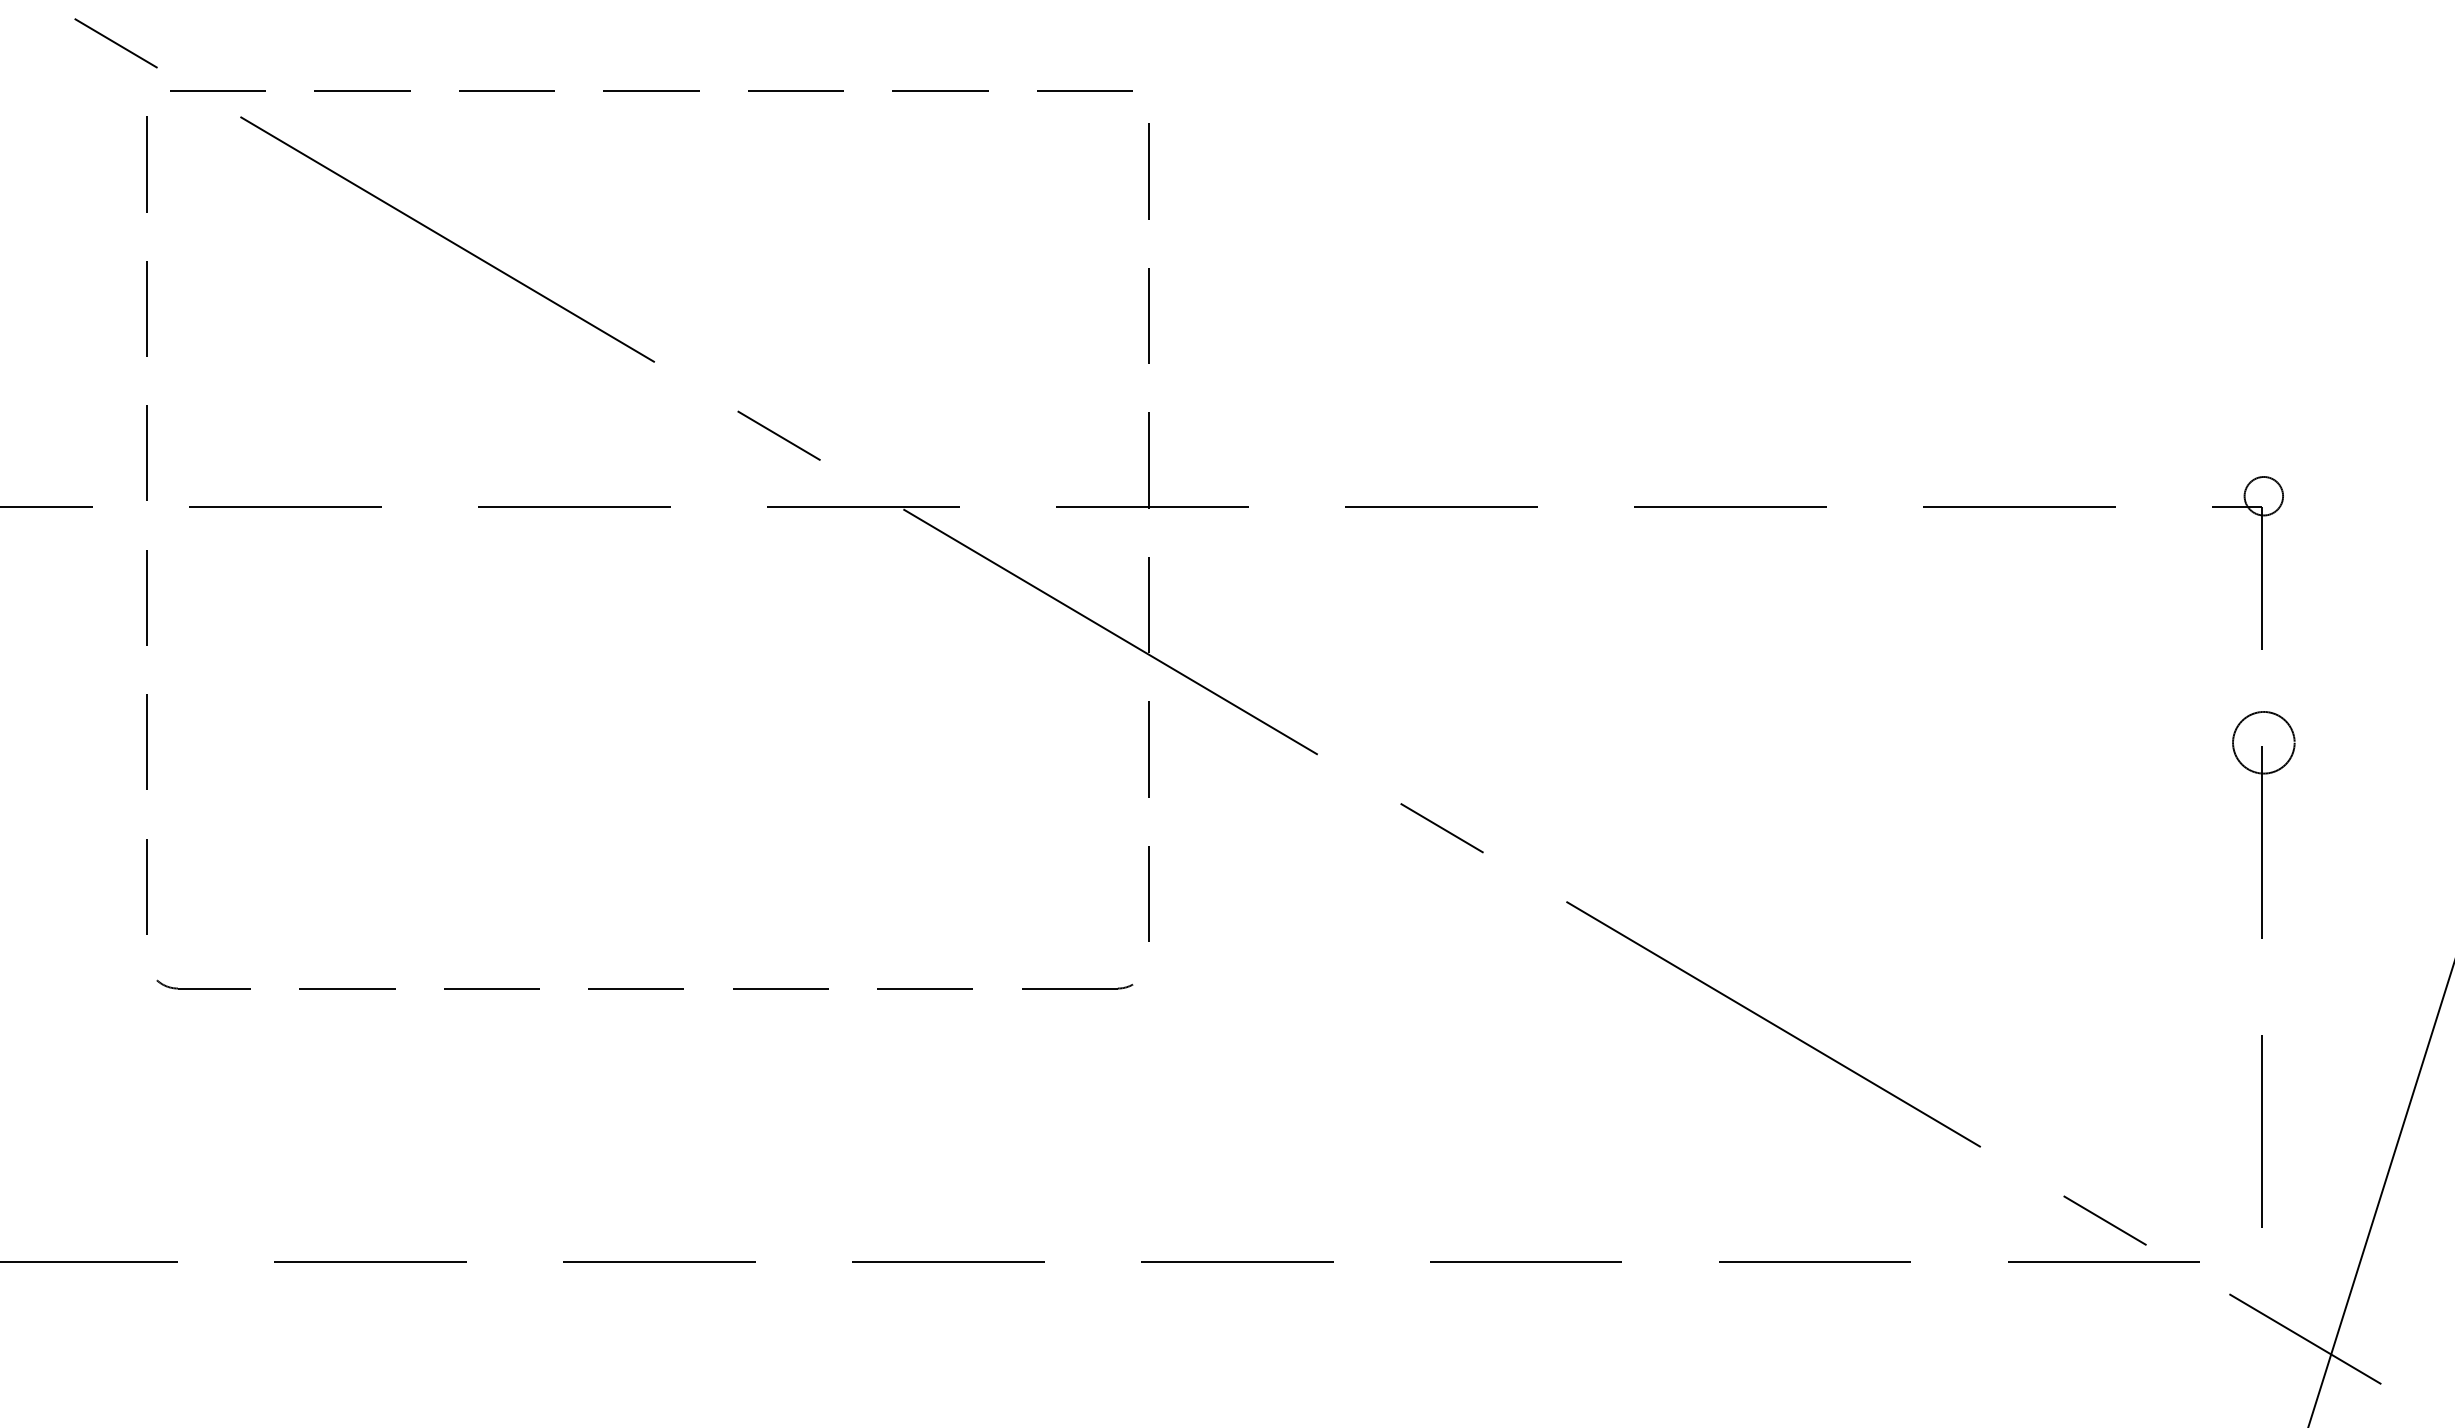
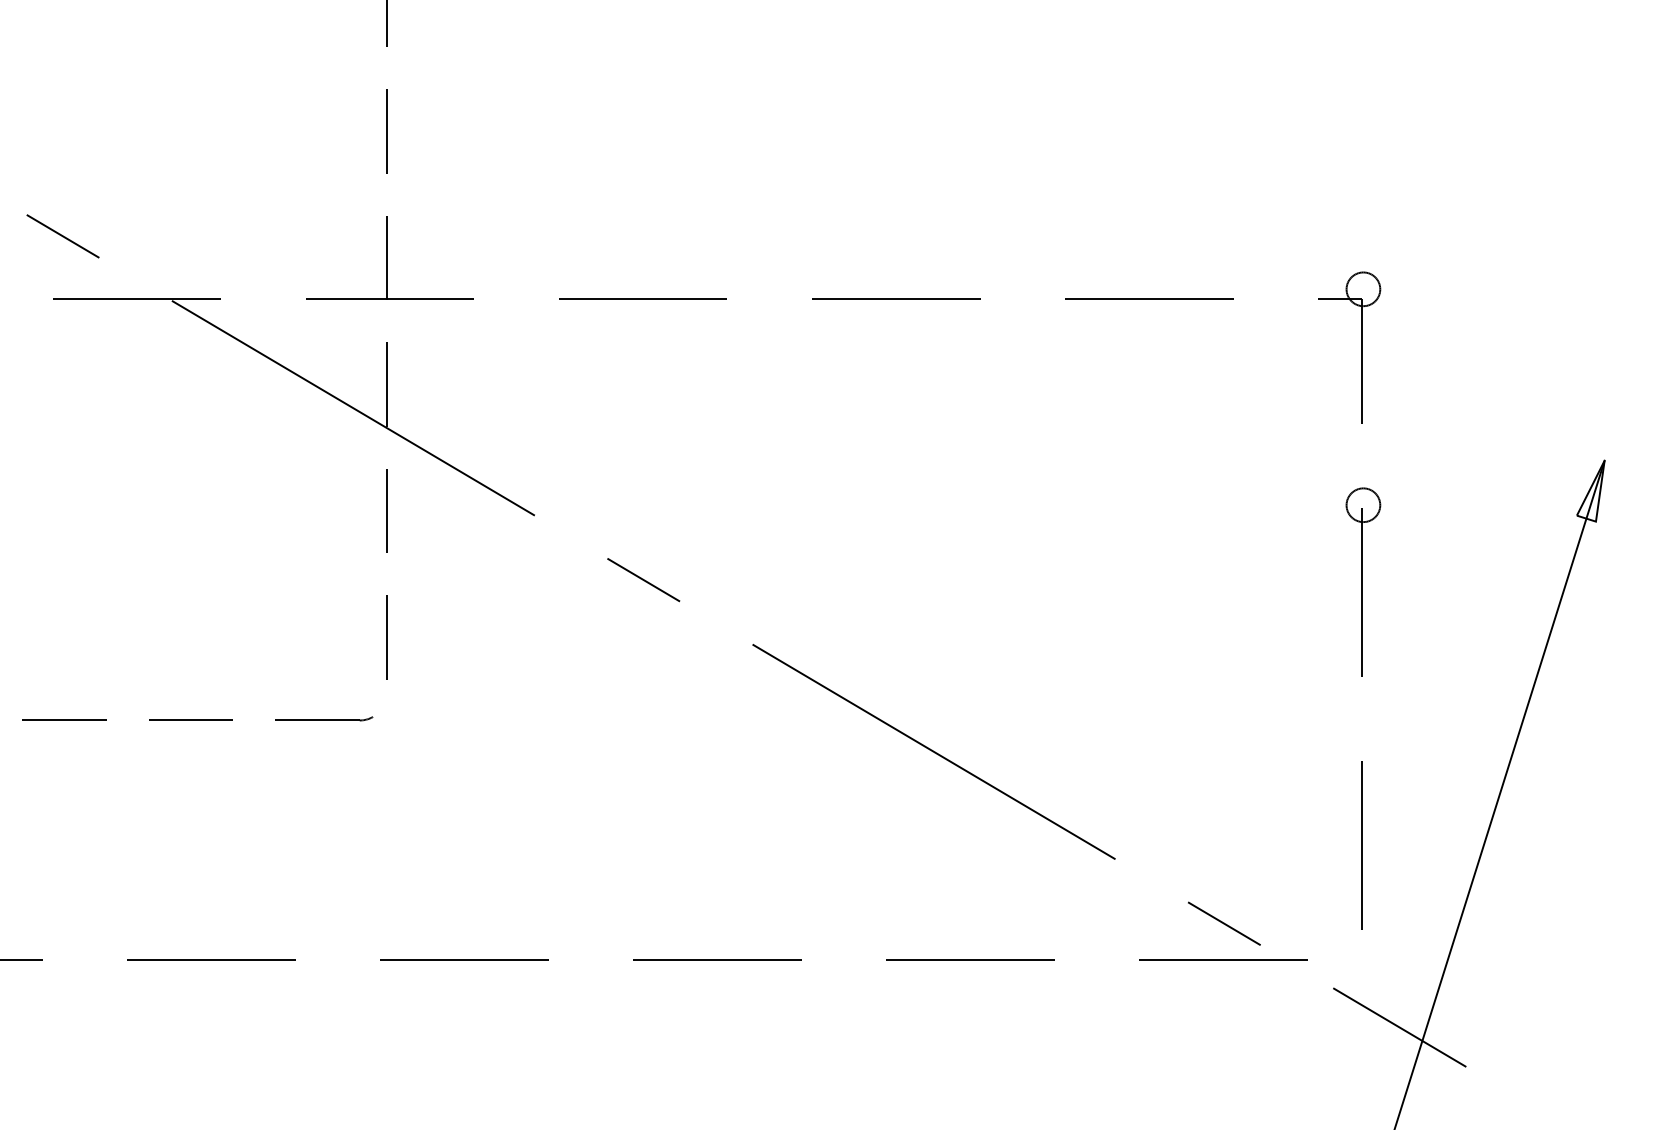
circle: (2263, 742) -> (1363, 505), size x0.62

